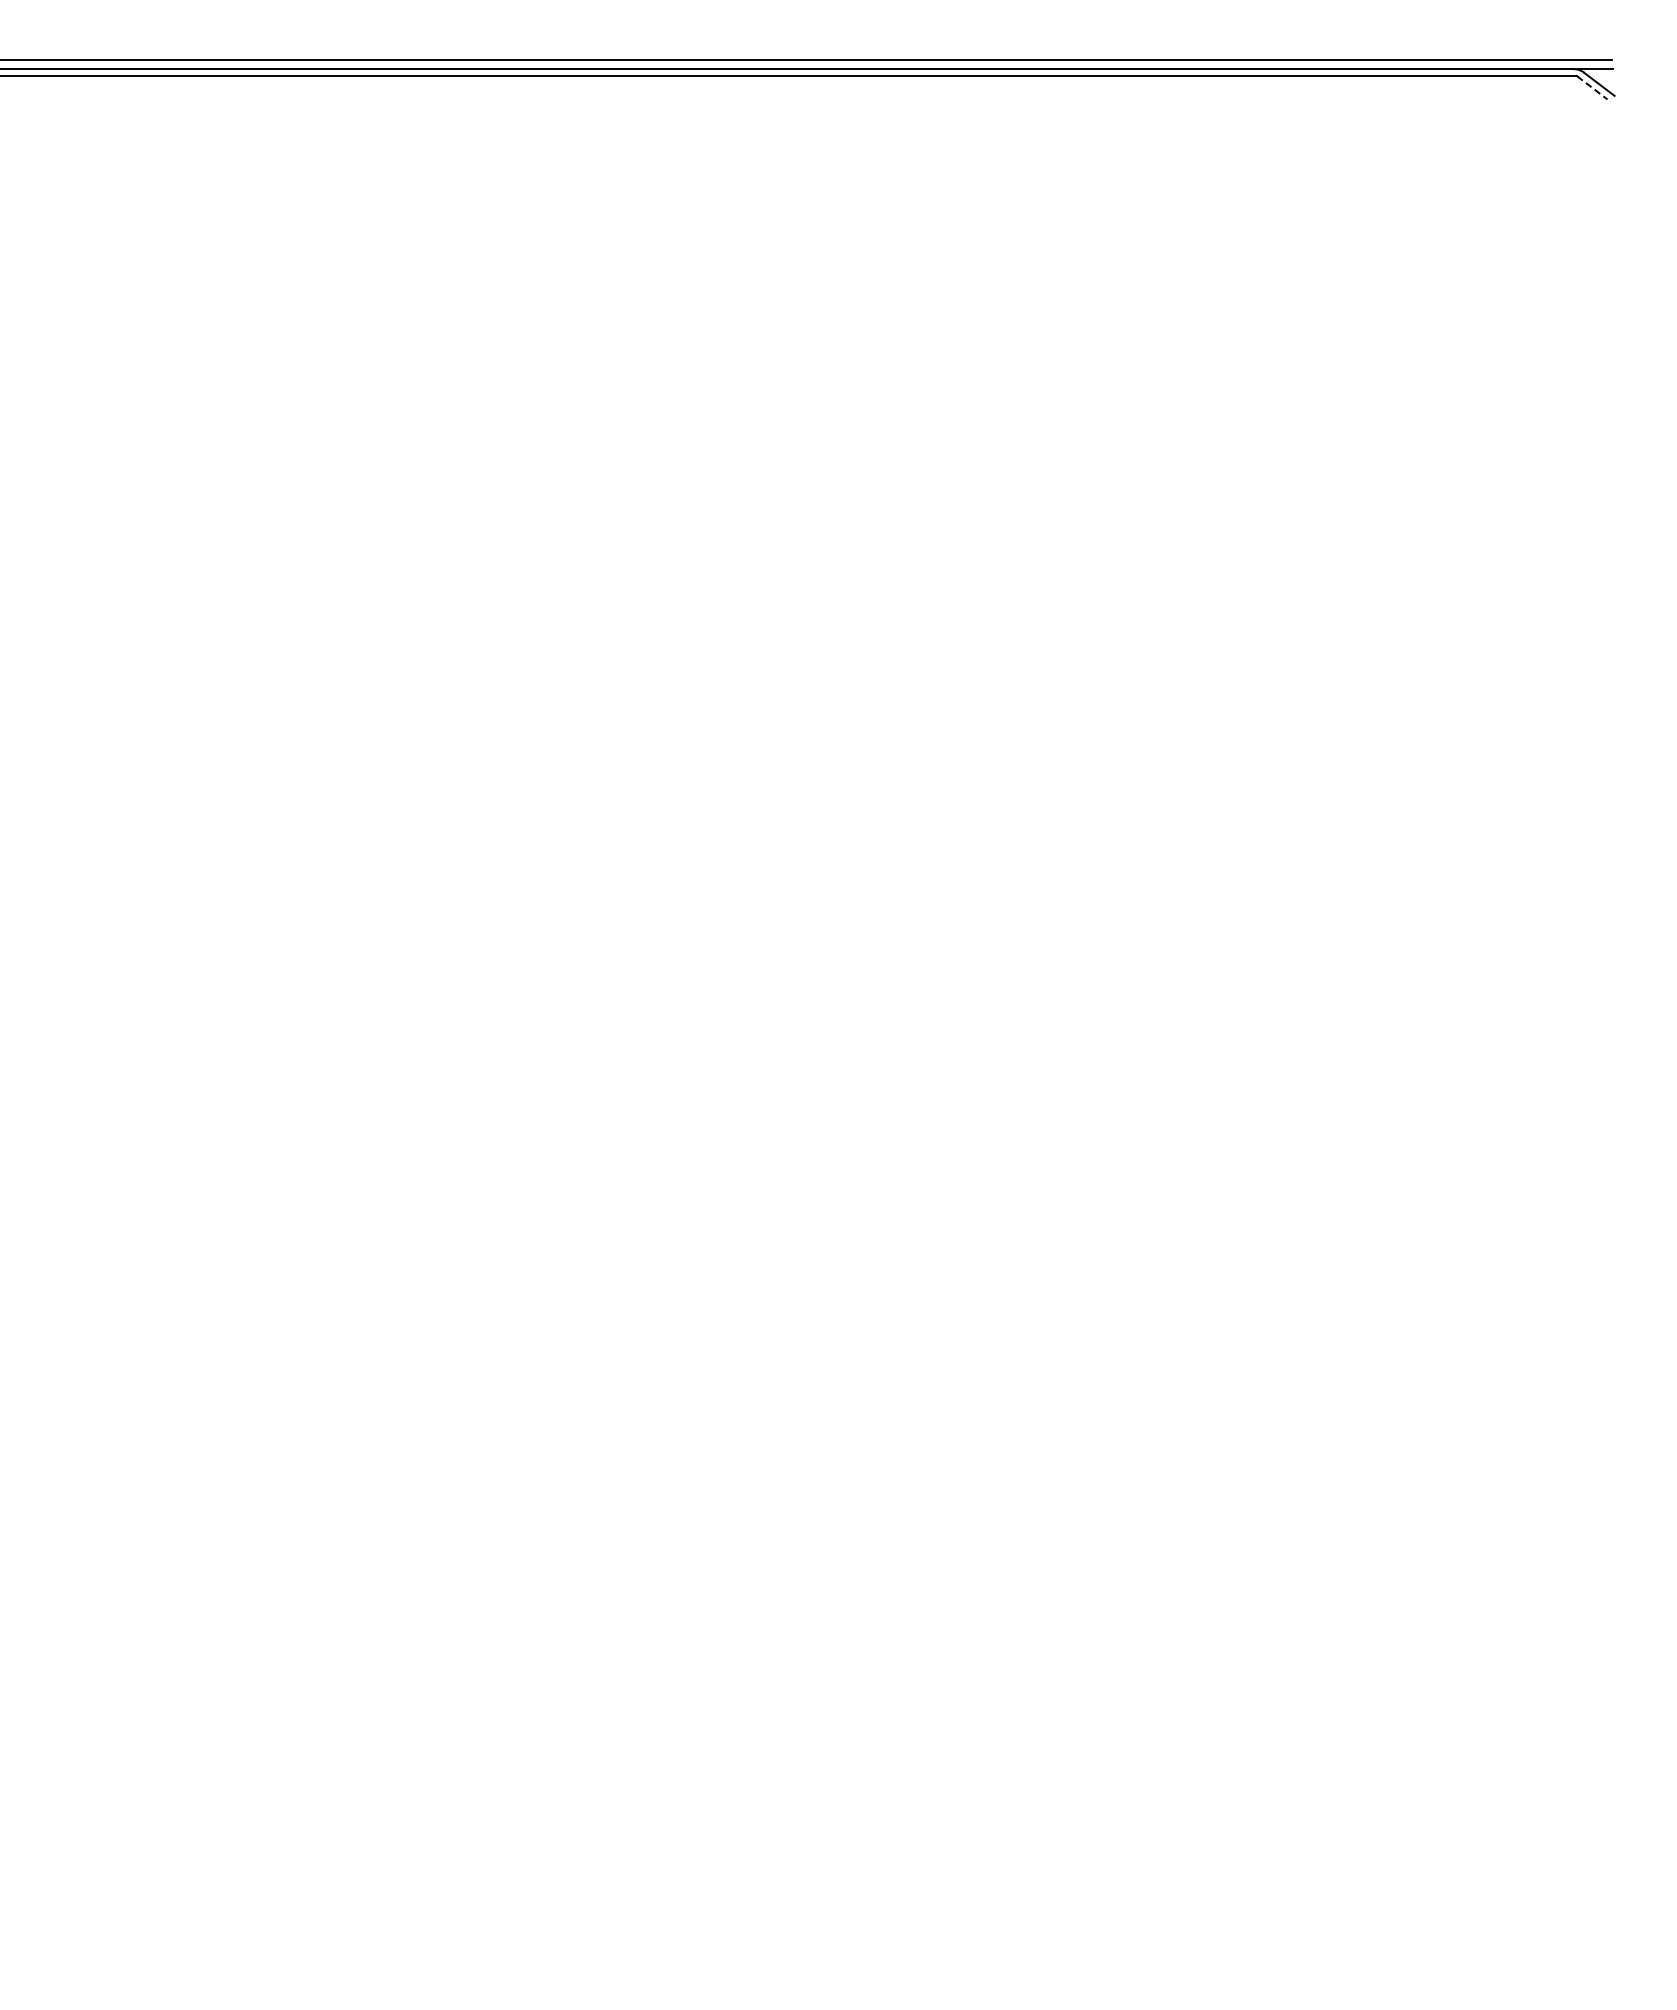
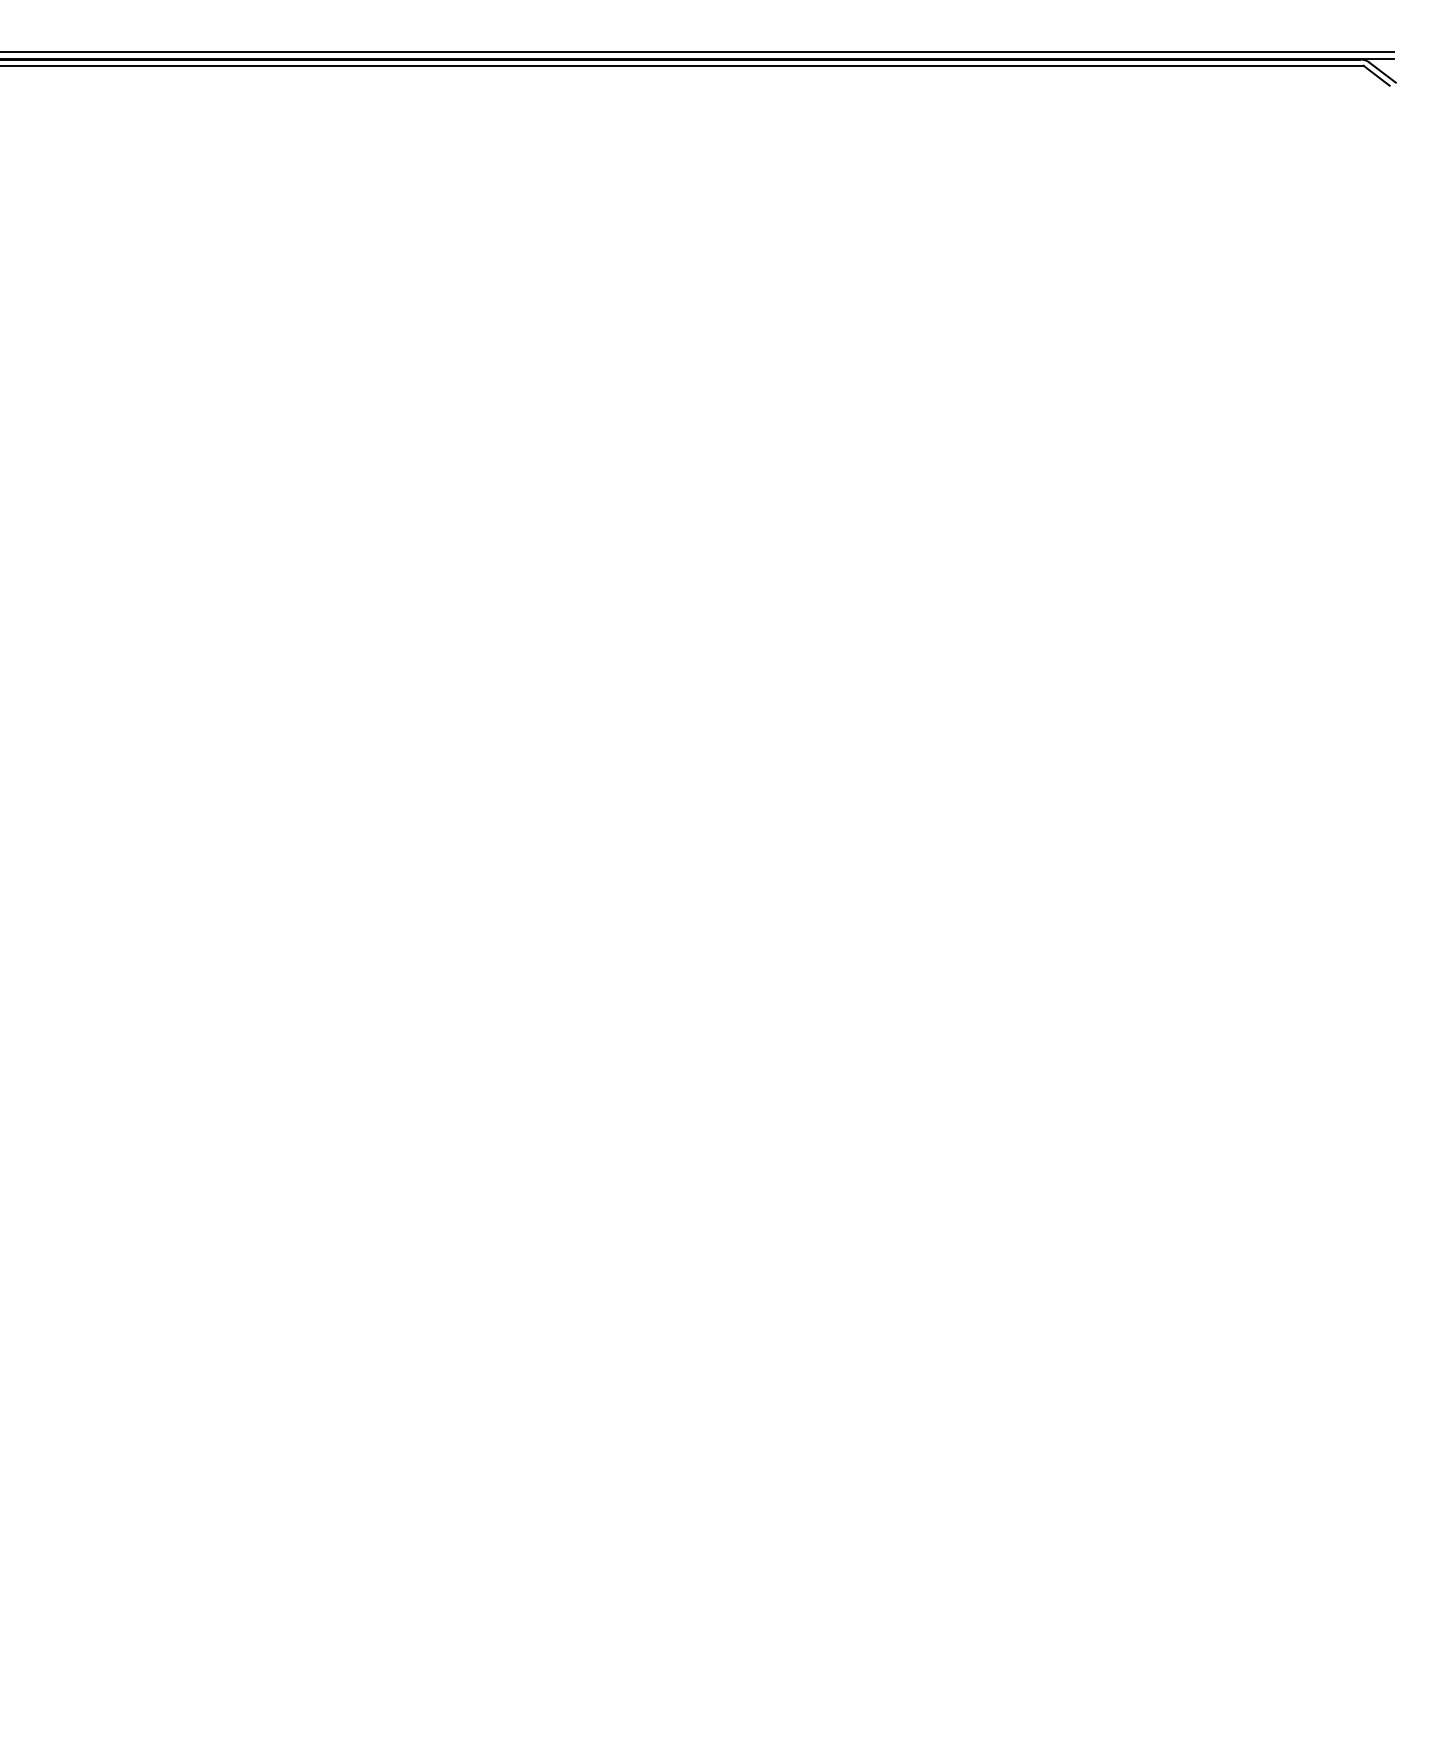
line: (1592, 88) -> (1376, 76), dashed -> solid

